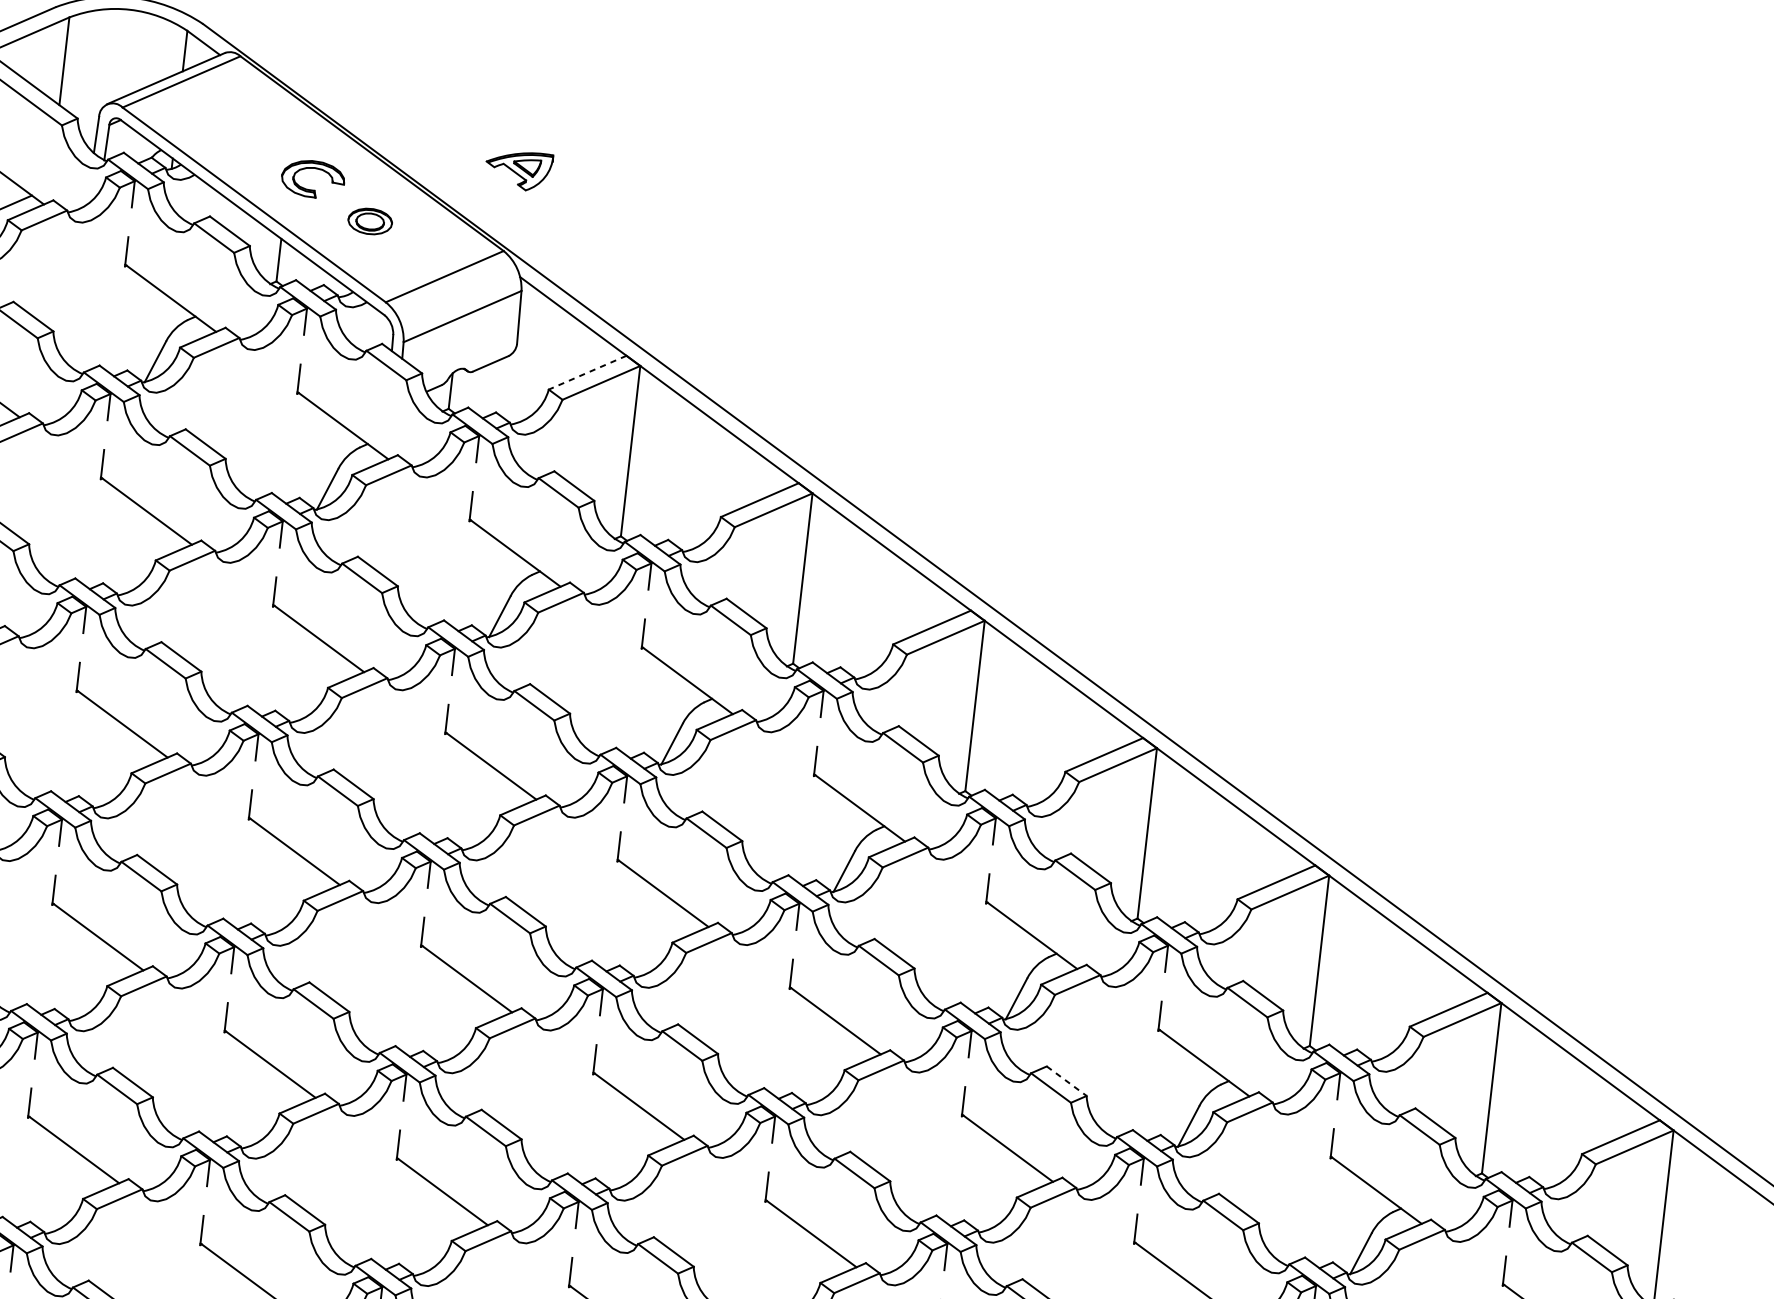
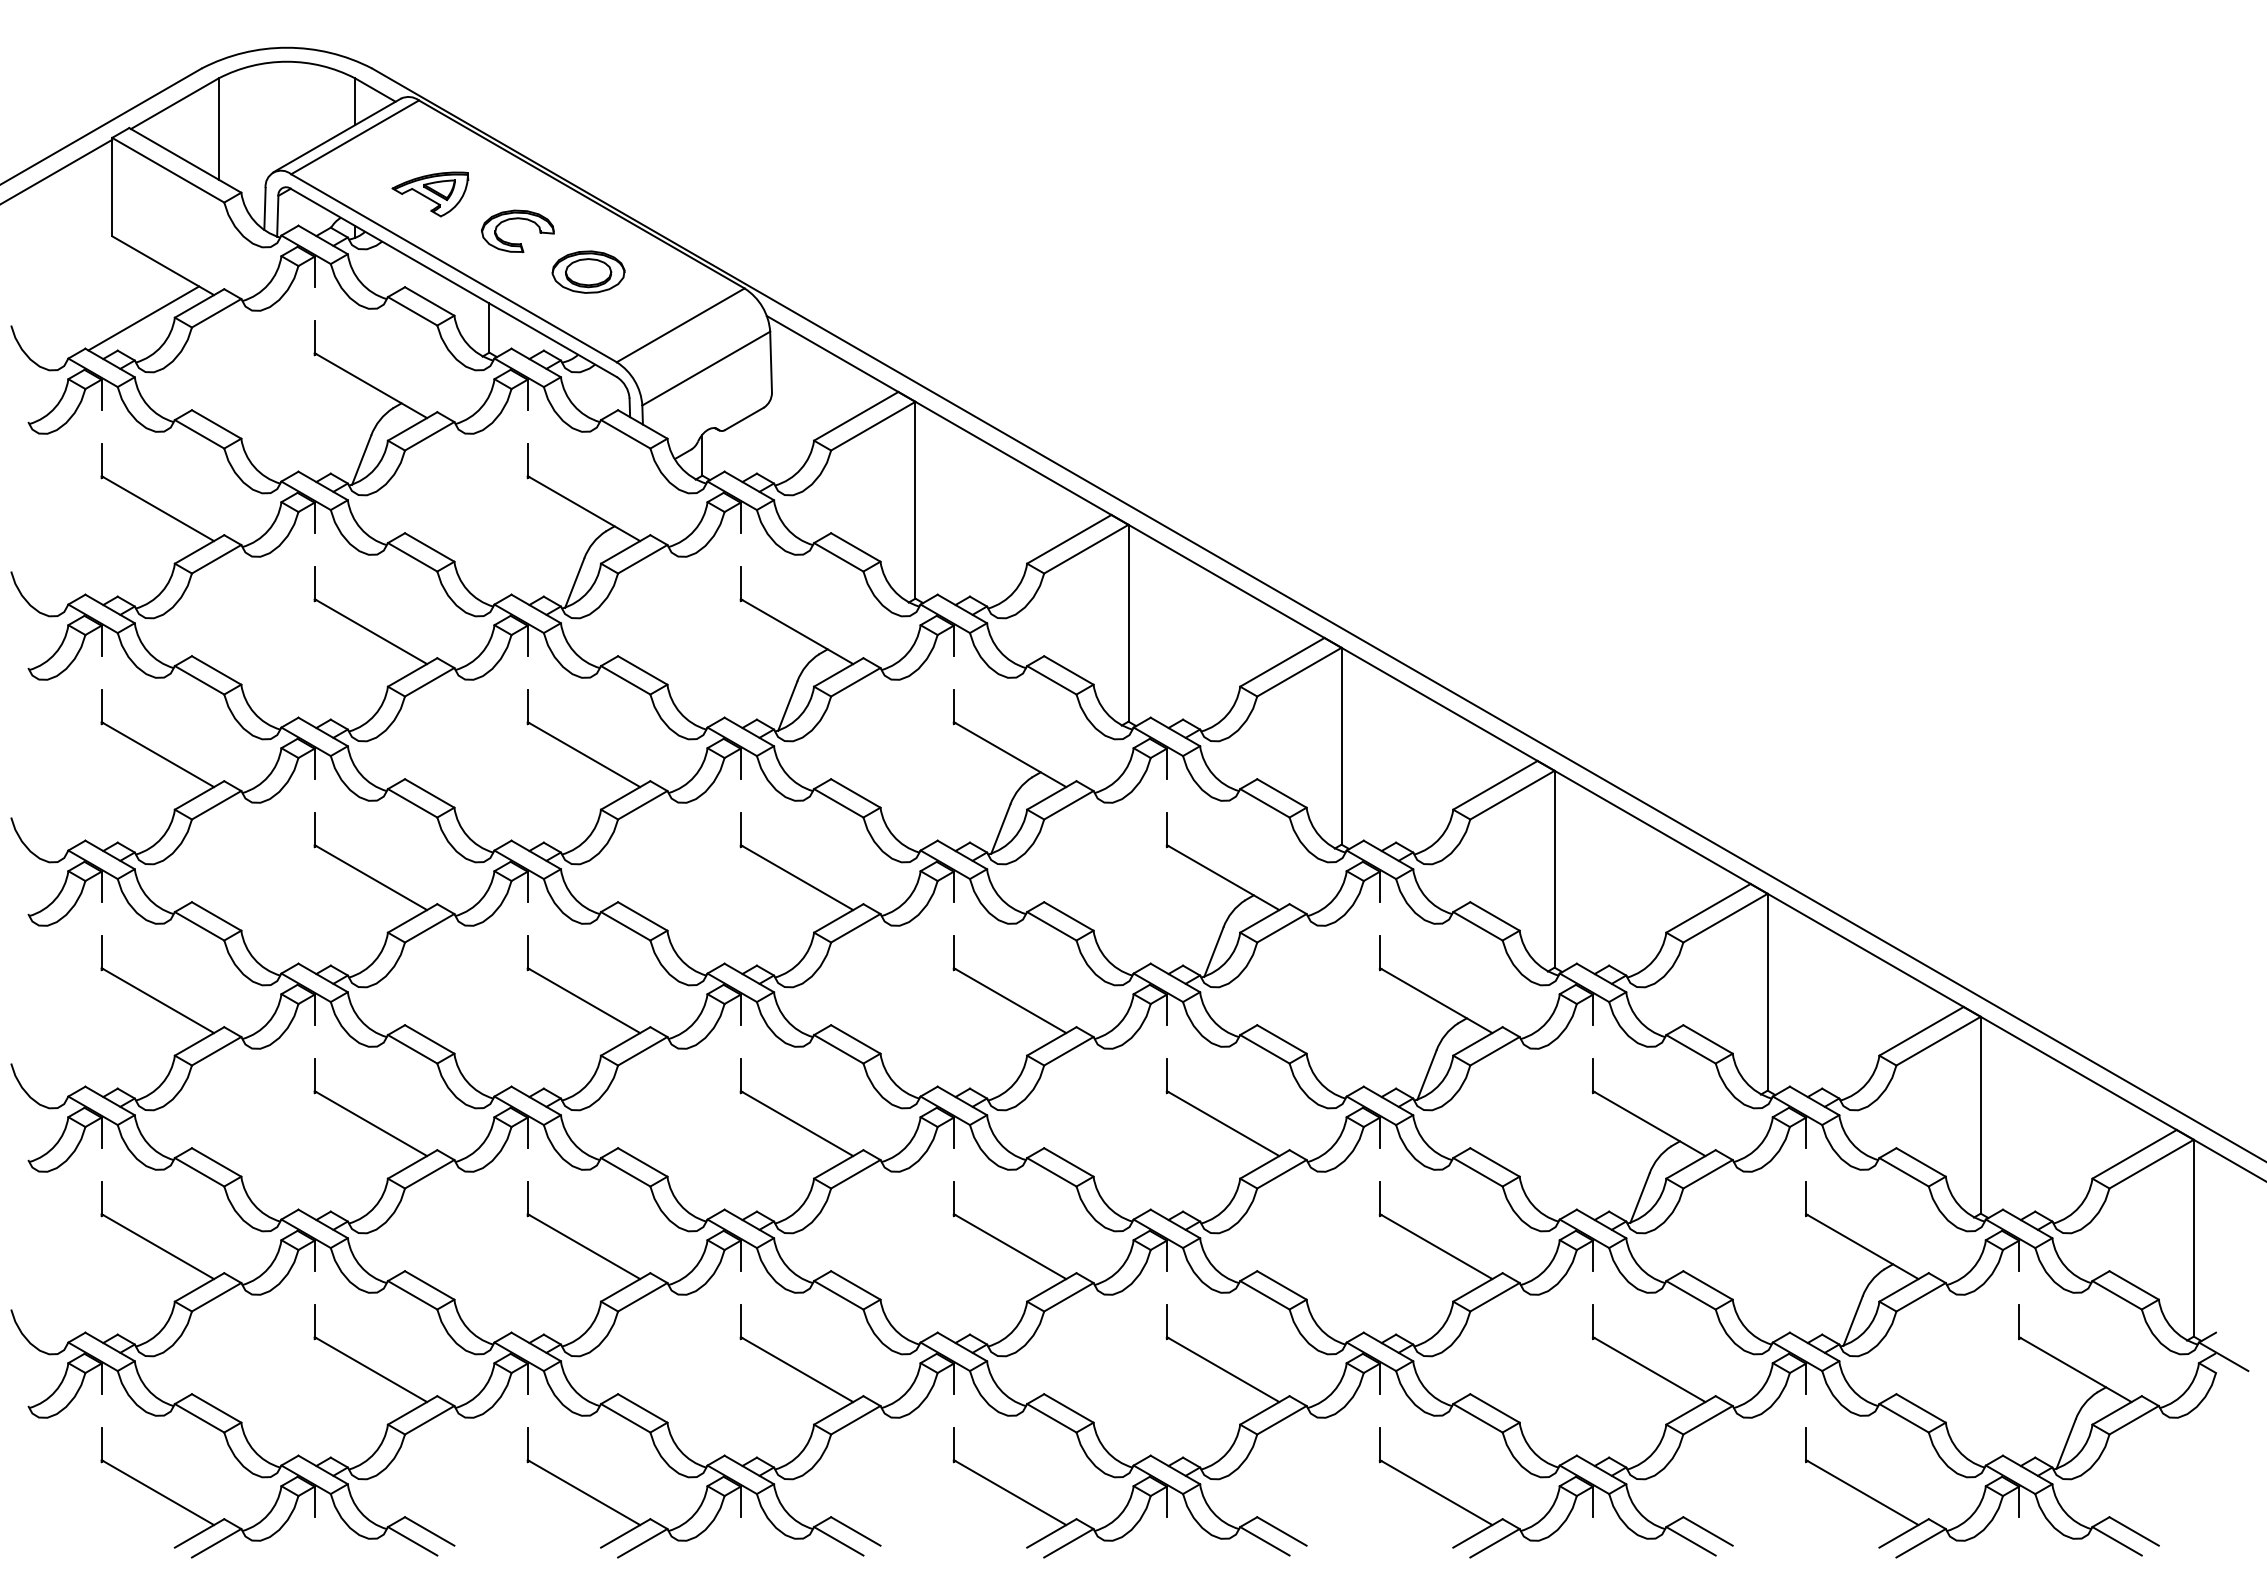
part: (518, 170) -> (430, 194), moved
part: (370, 220) -> (588, 271), size x1.43
line: (587, 372) -> (856, 416), dashed -> solid
line: (1067, 1081) -> (1495, 1162), dashed -> solid

